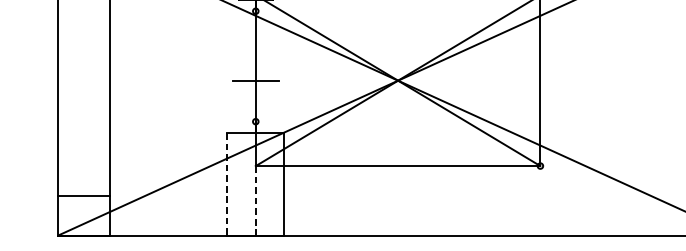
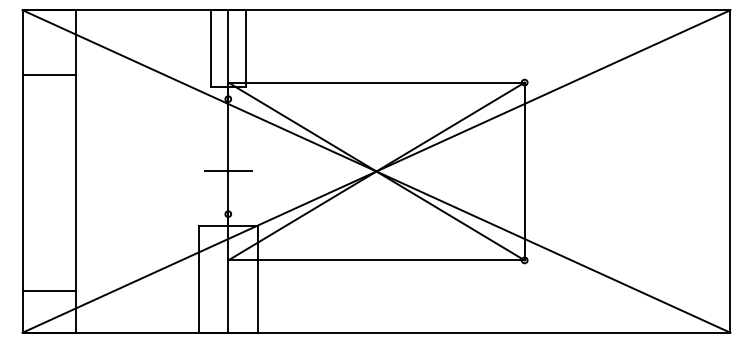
line: (227, 184) -> (198, 279), dashed -> solid
line: (255, 201) -> (228, 297), dashed -> solid

